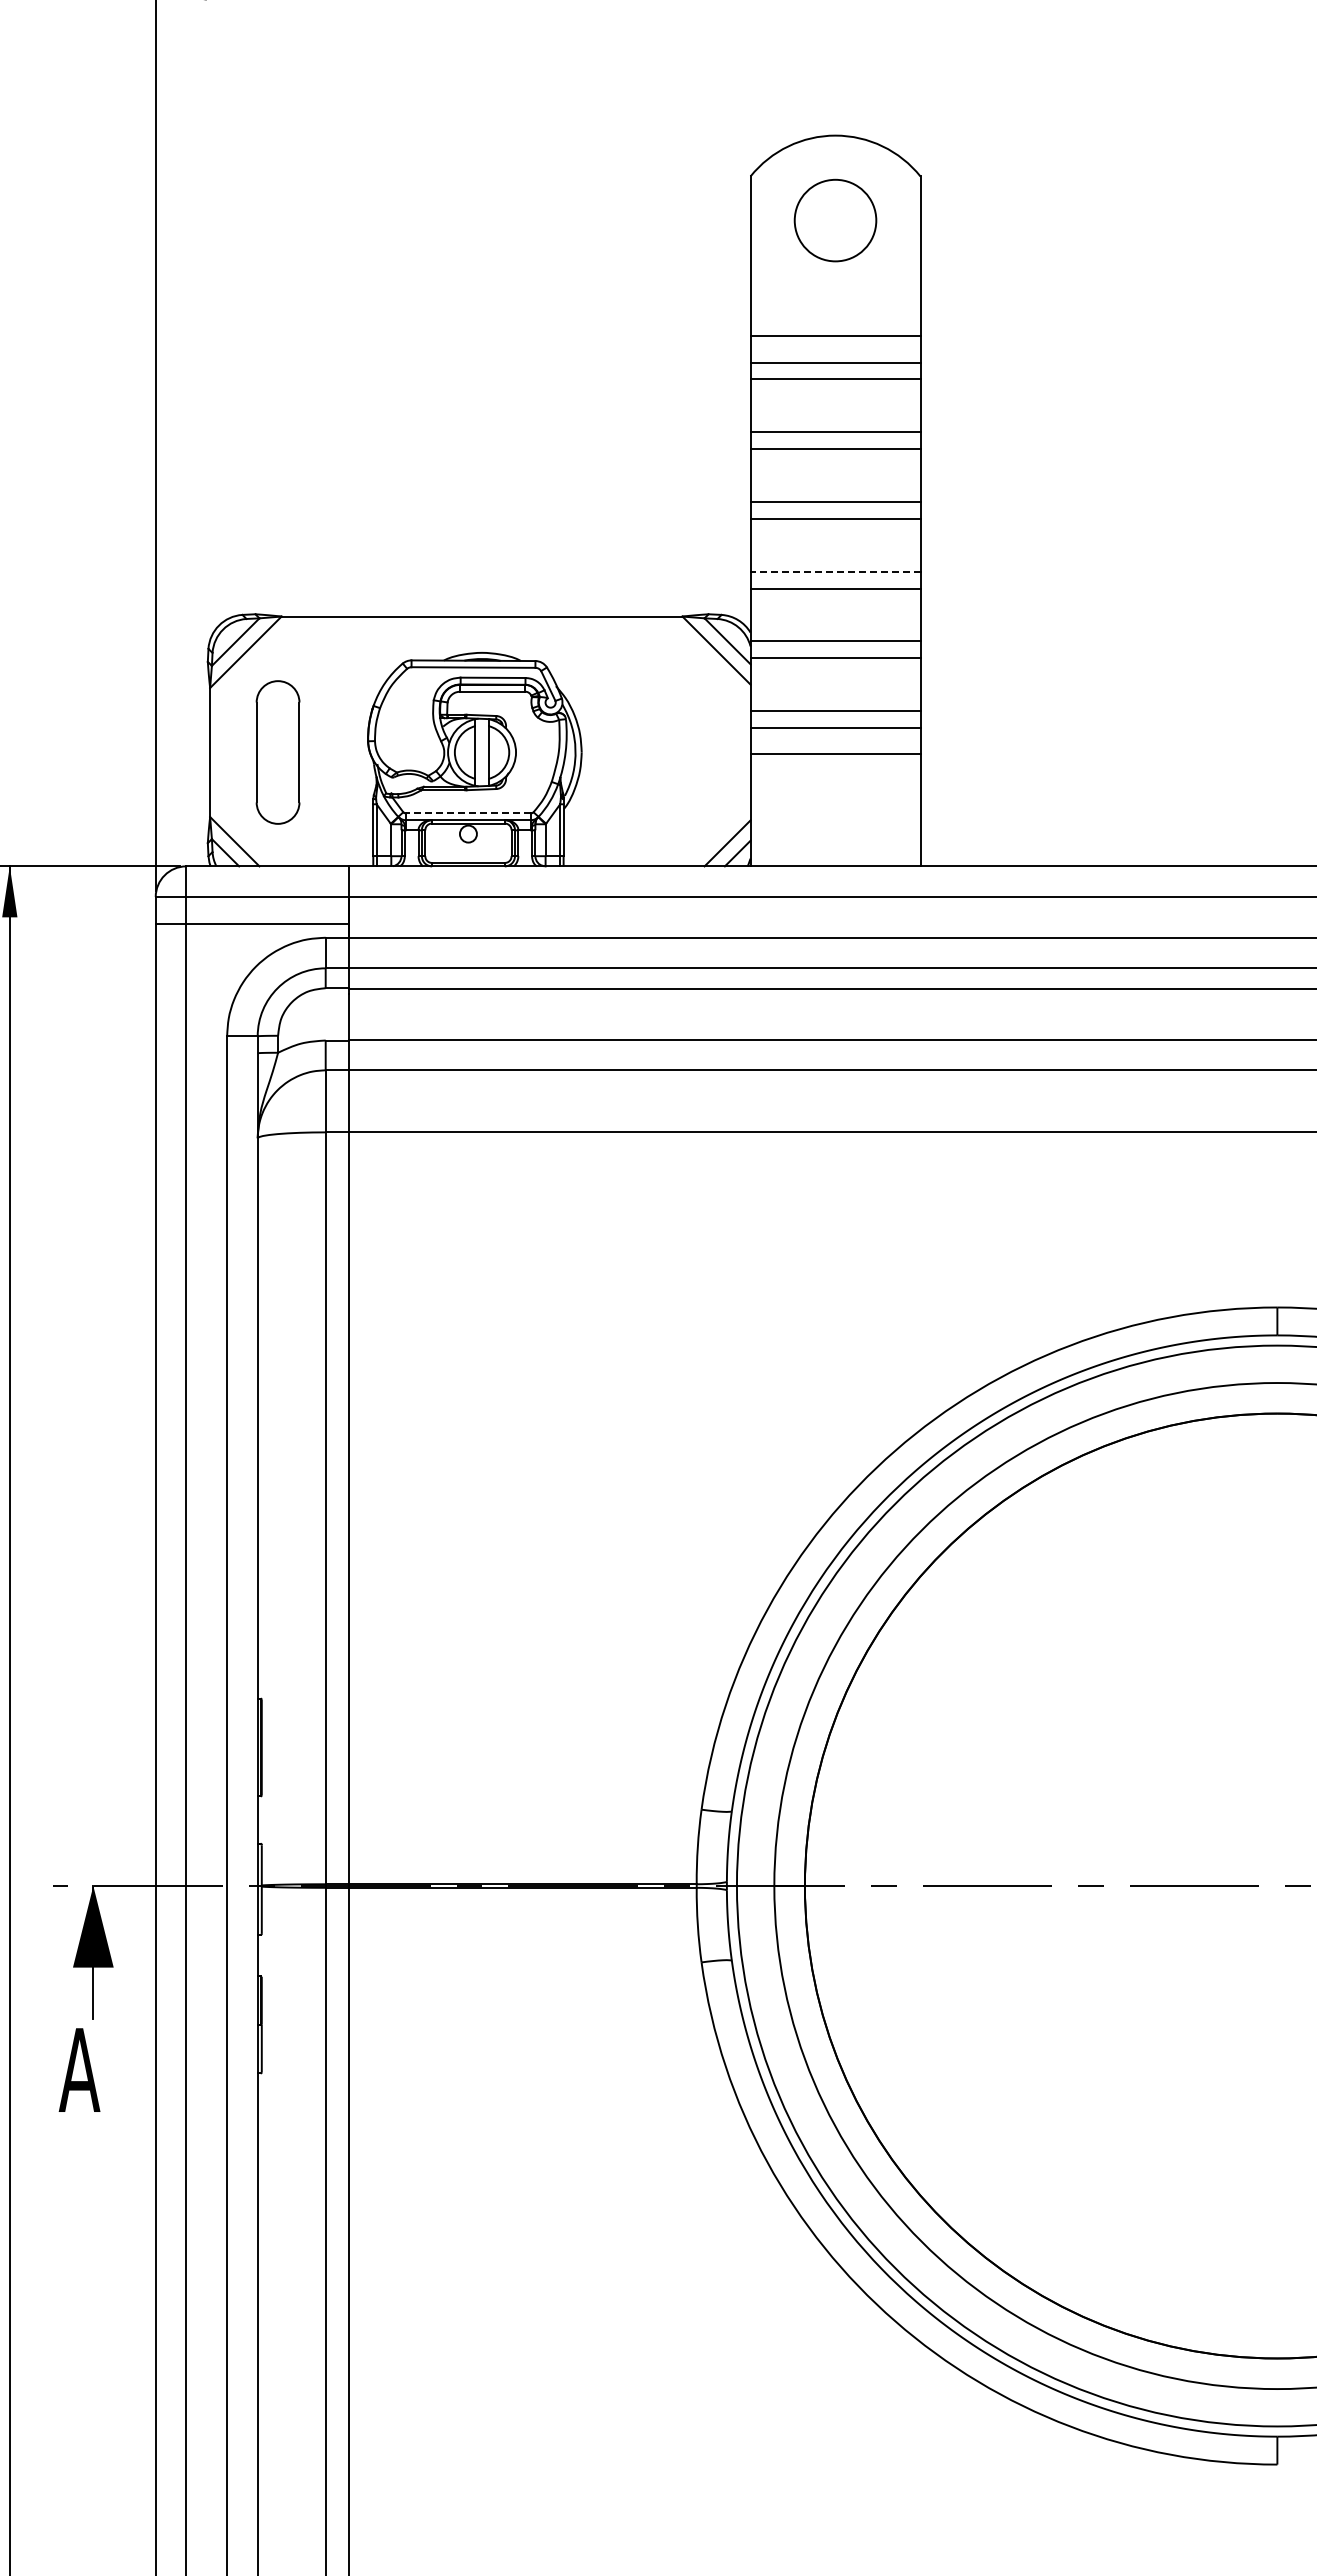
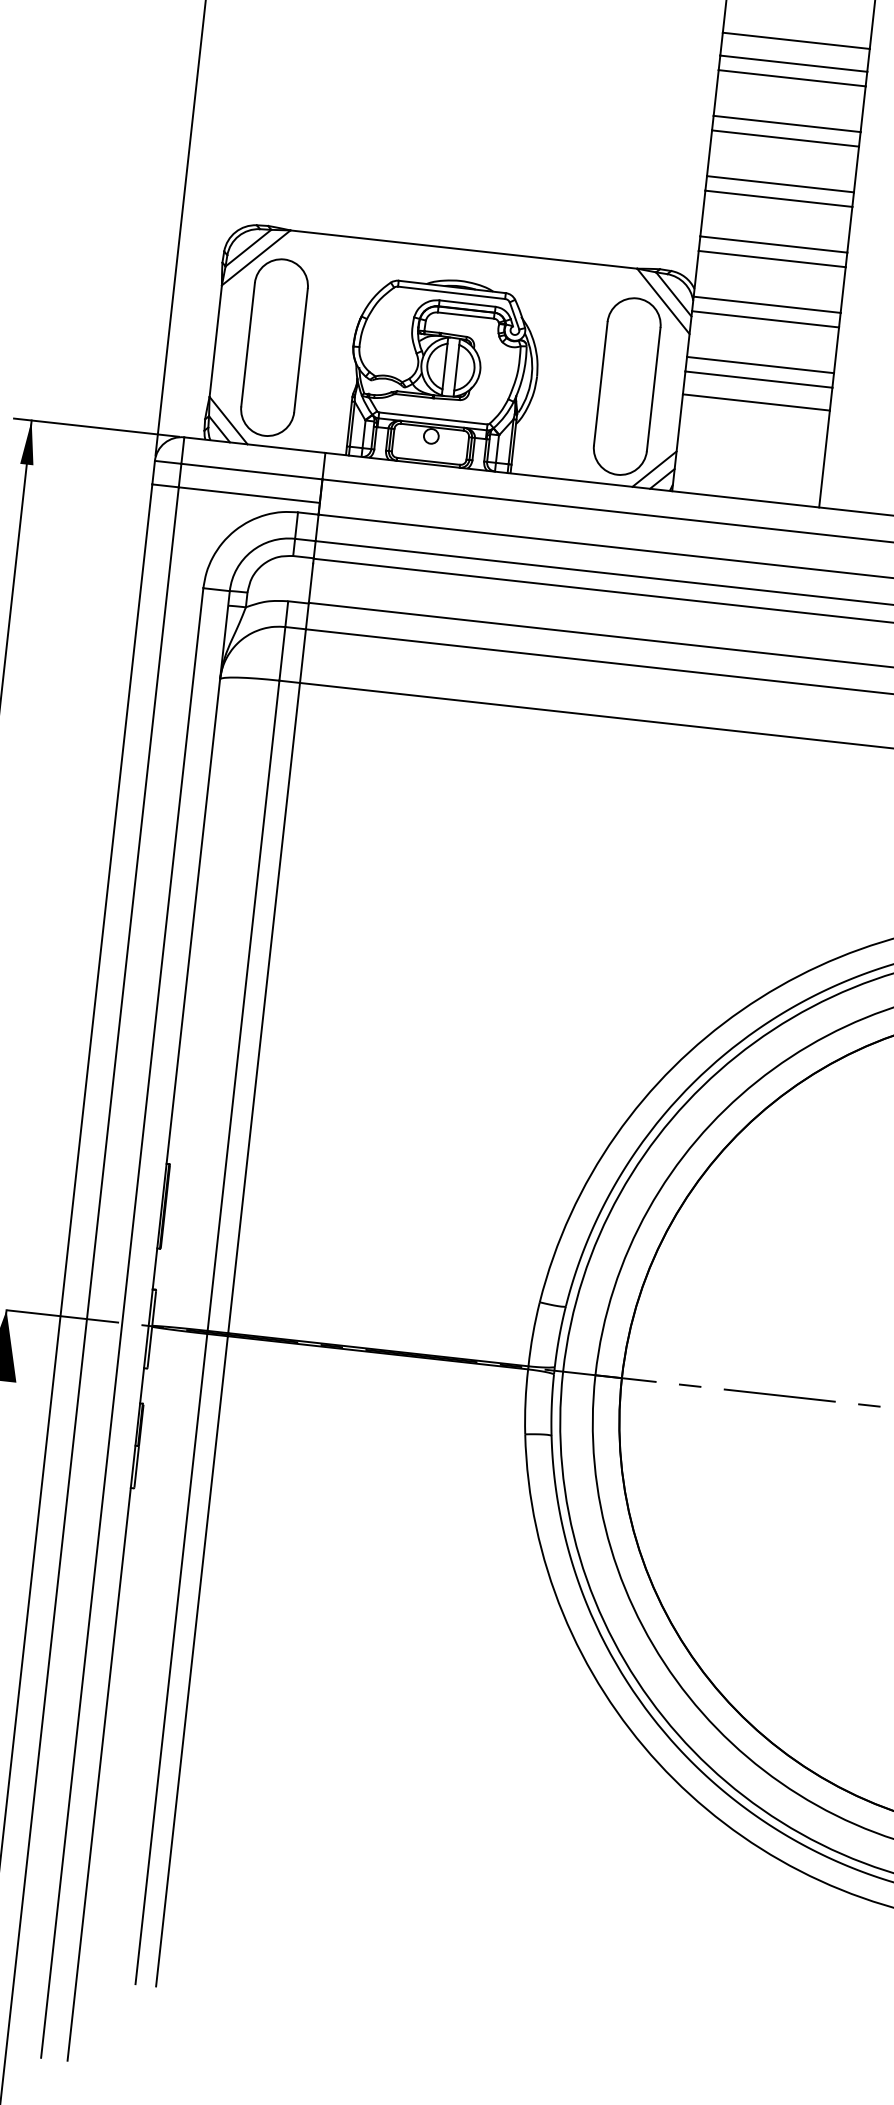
line: (835, 571) -> (773, 244), dashed -> solid
part: (277, 752) -> (274, 347), size x1.43
part: (685, 752) -> (626, 386), added
line: (468, 813) -> (433, 418), dashed -> solid

